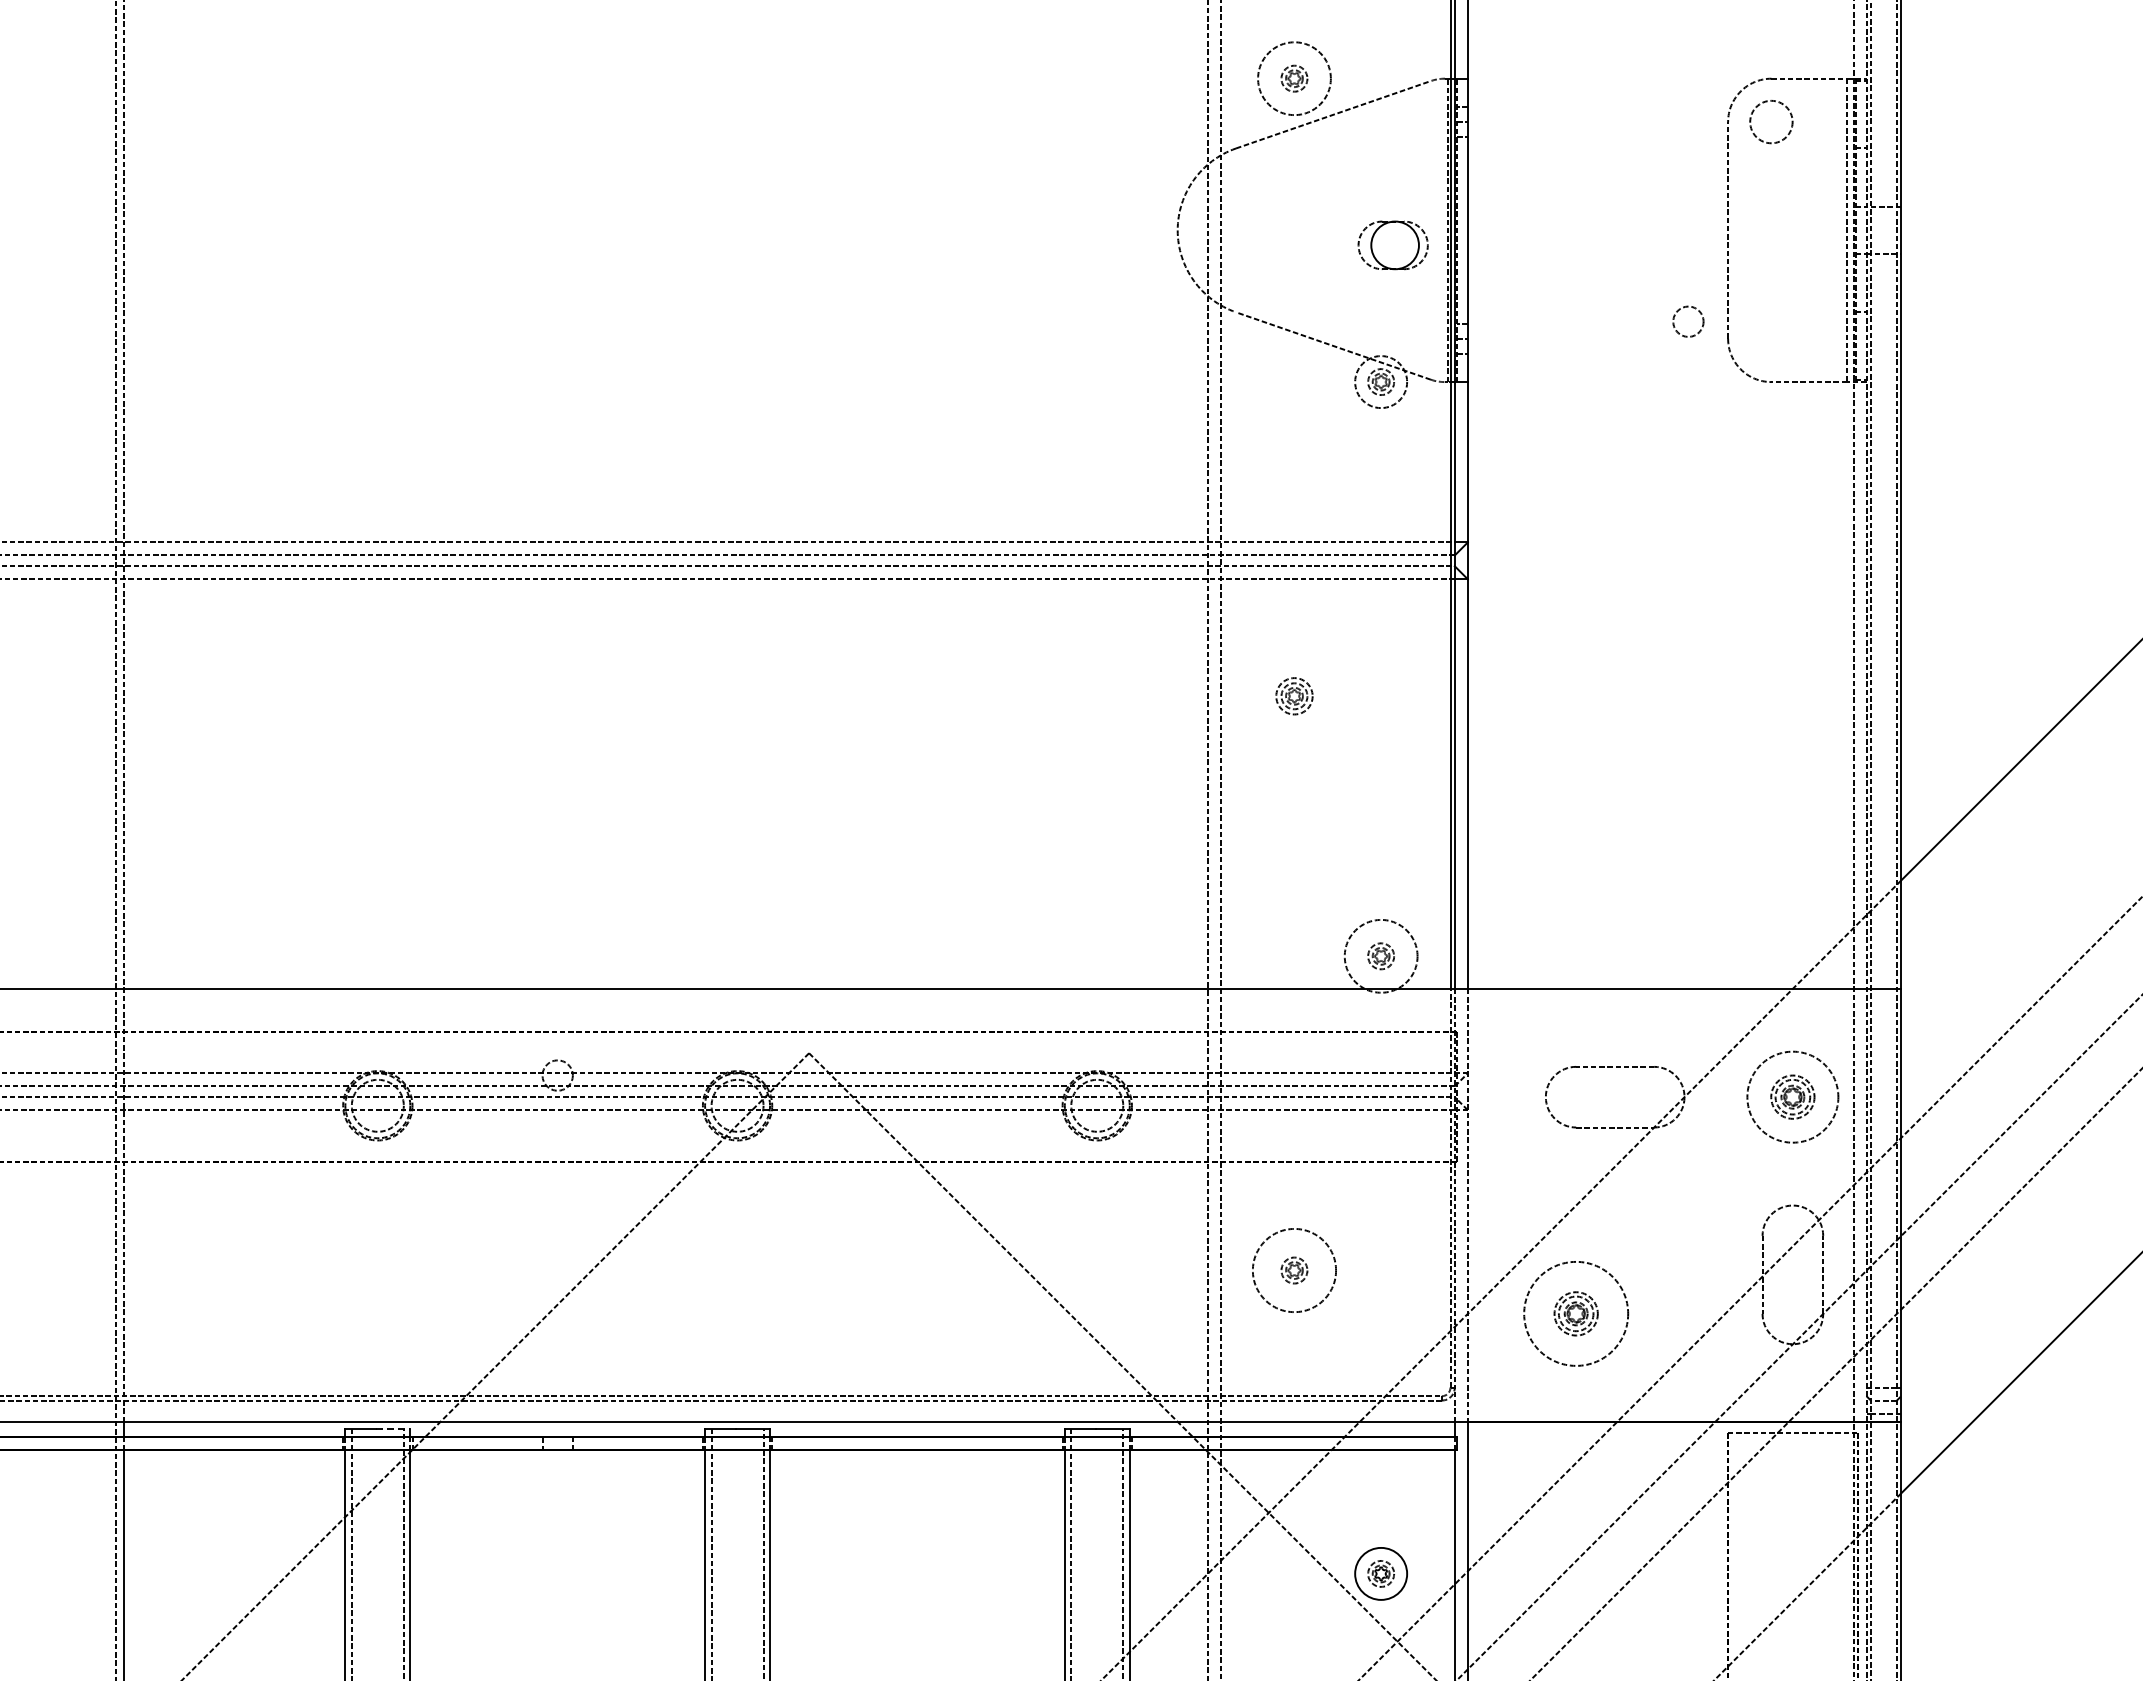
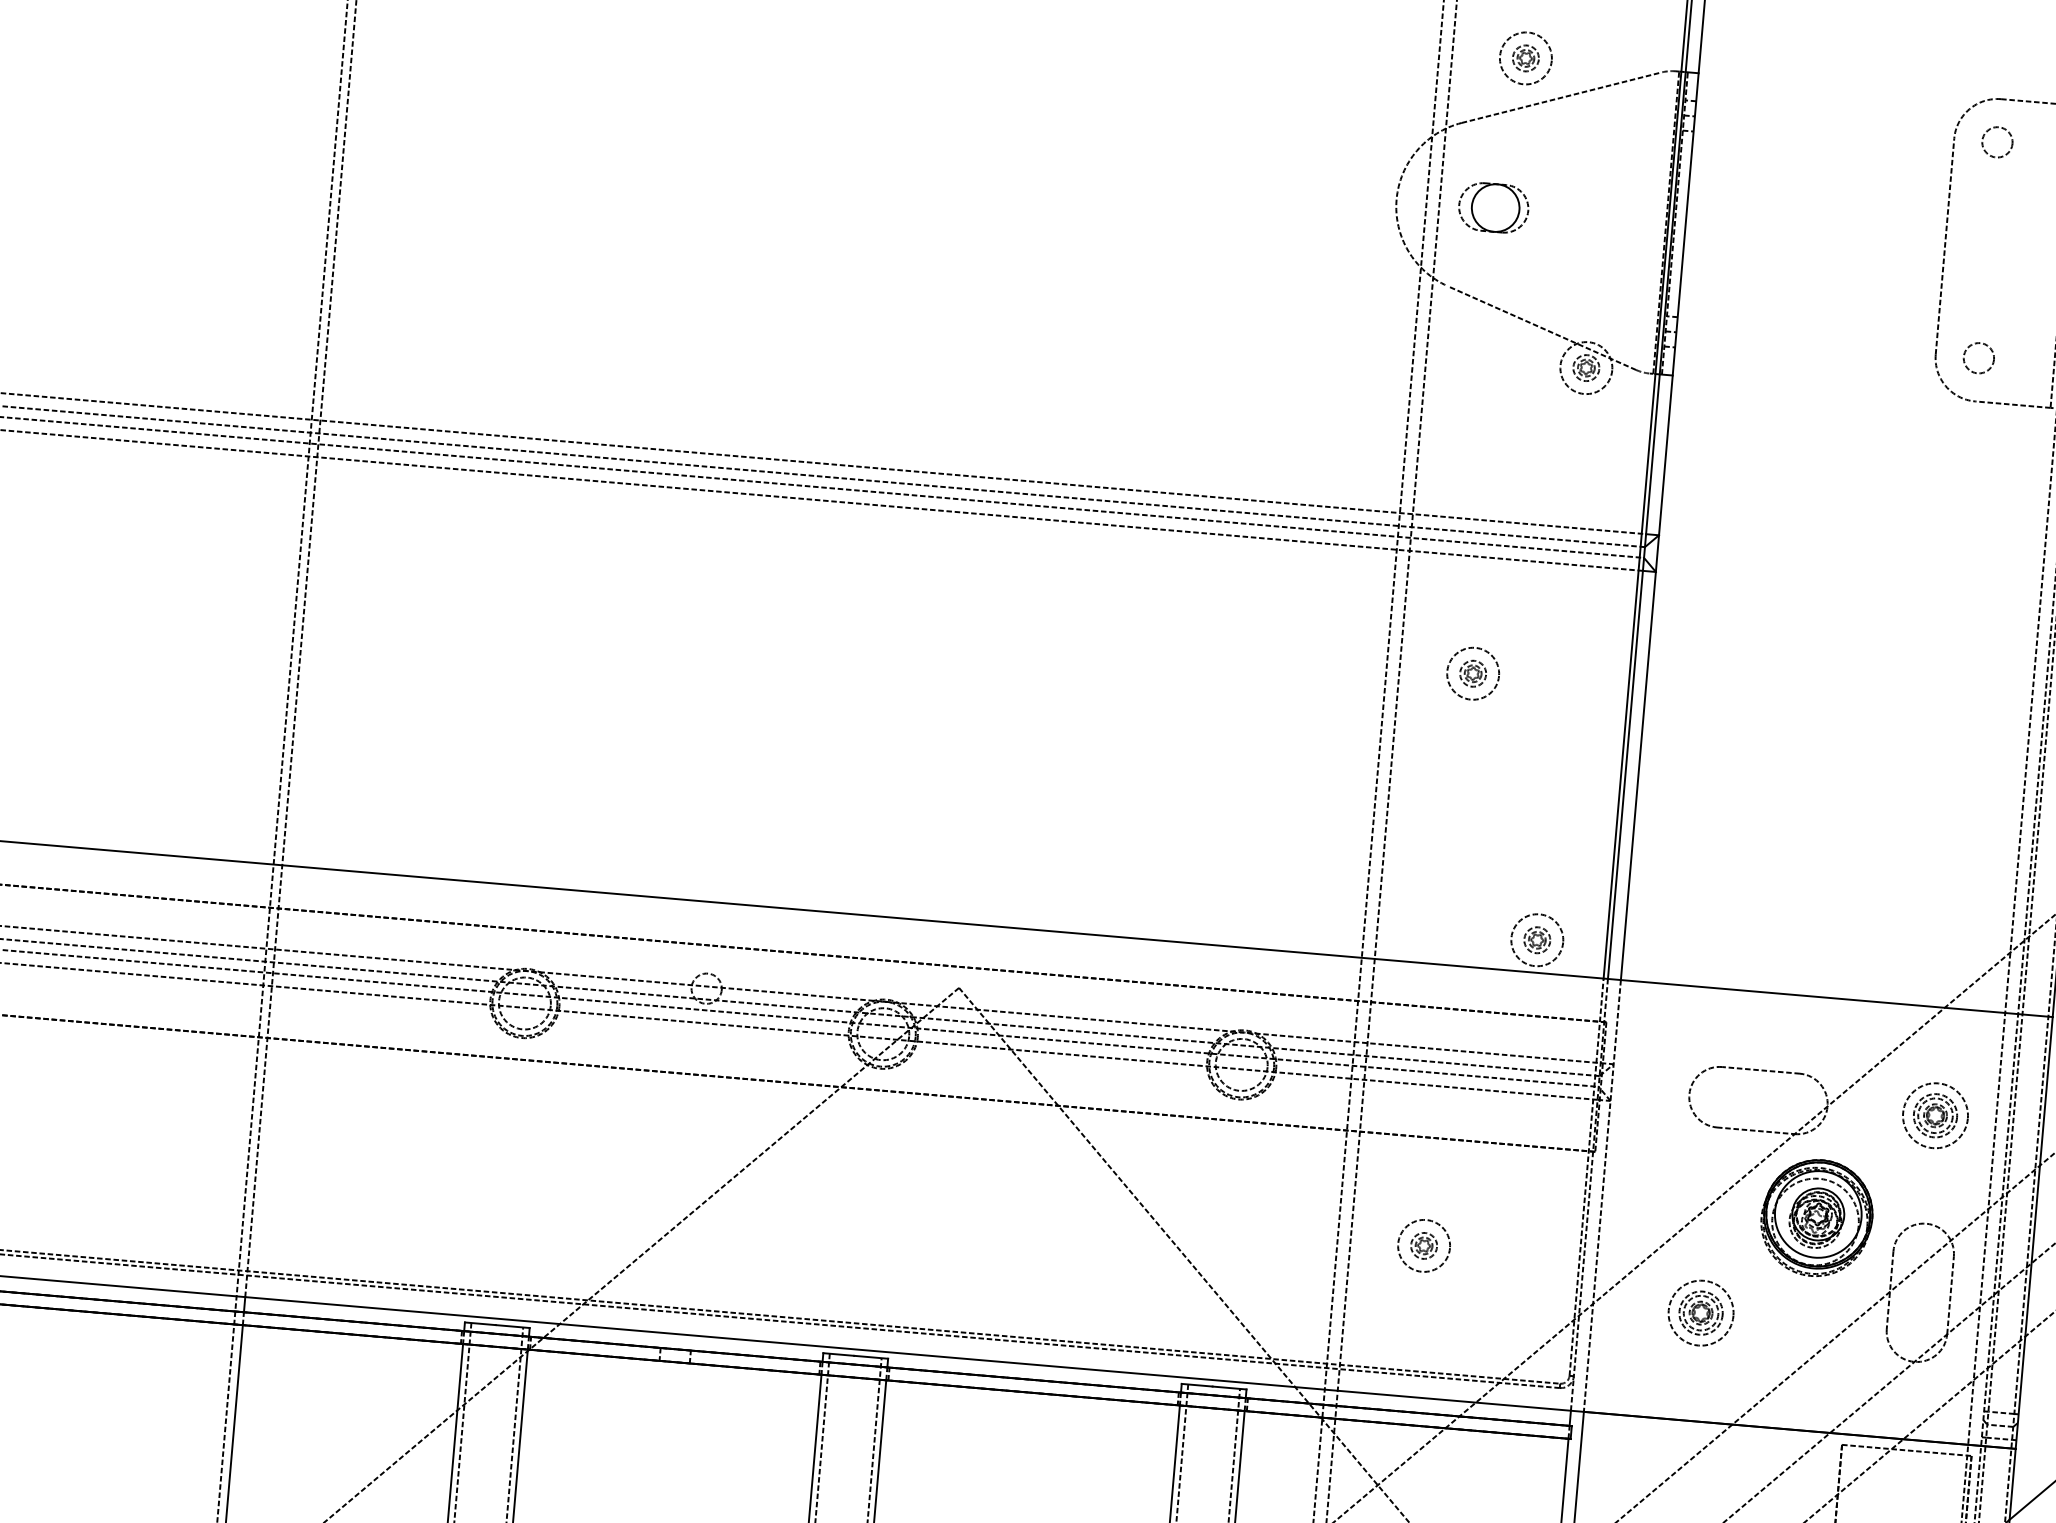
circle: (1294, 78) -> (1525, 58), size x0.71
circle: (1771, 121) -> (1997, 141), size x0.71
part: (1392, 245) -> (1493, 207), moved
circle: (1688, 321) -> (1979, 358), moved
circle: (1294, 696) -> (1473, 673), size x1.43
circle: (1381, 956) -> (1537, 940), size x0.71
circle: (1792, 1096) -> (1935, 1115), size x0.71
part: (1683, 1209) -> (1816, 1218), added
circle: (1294, 1270) -> (1424, 1245), size x0.62
circle: (1575, 1313) -> (1700, 1312), size x0.62
line: (393, 1428) -> (512, 1326), dashed -> solid

